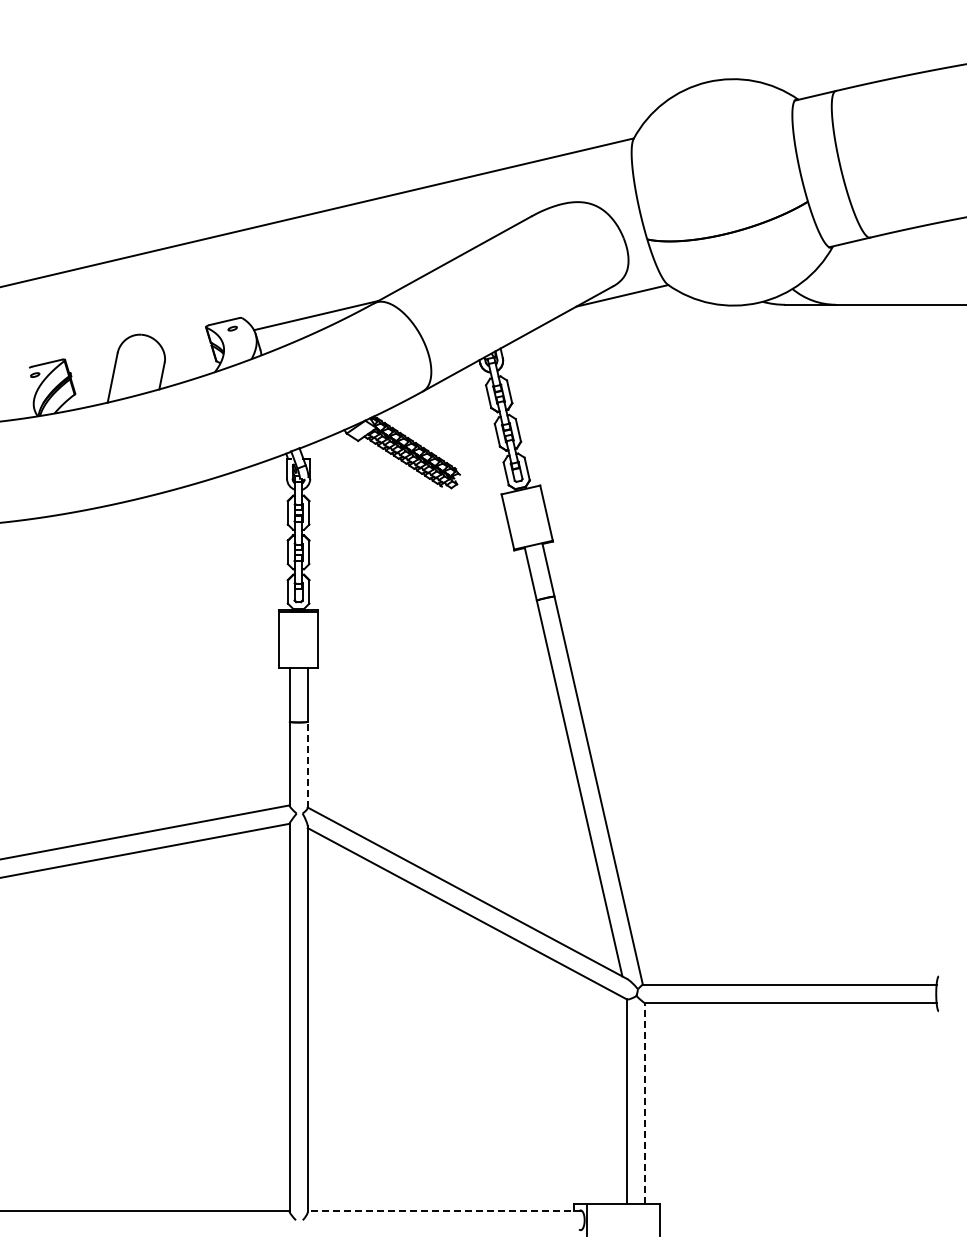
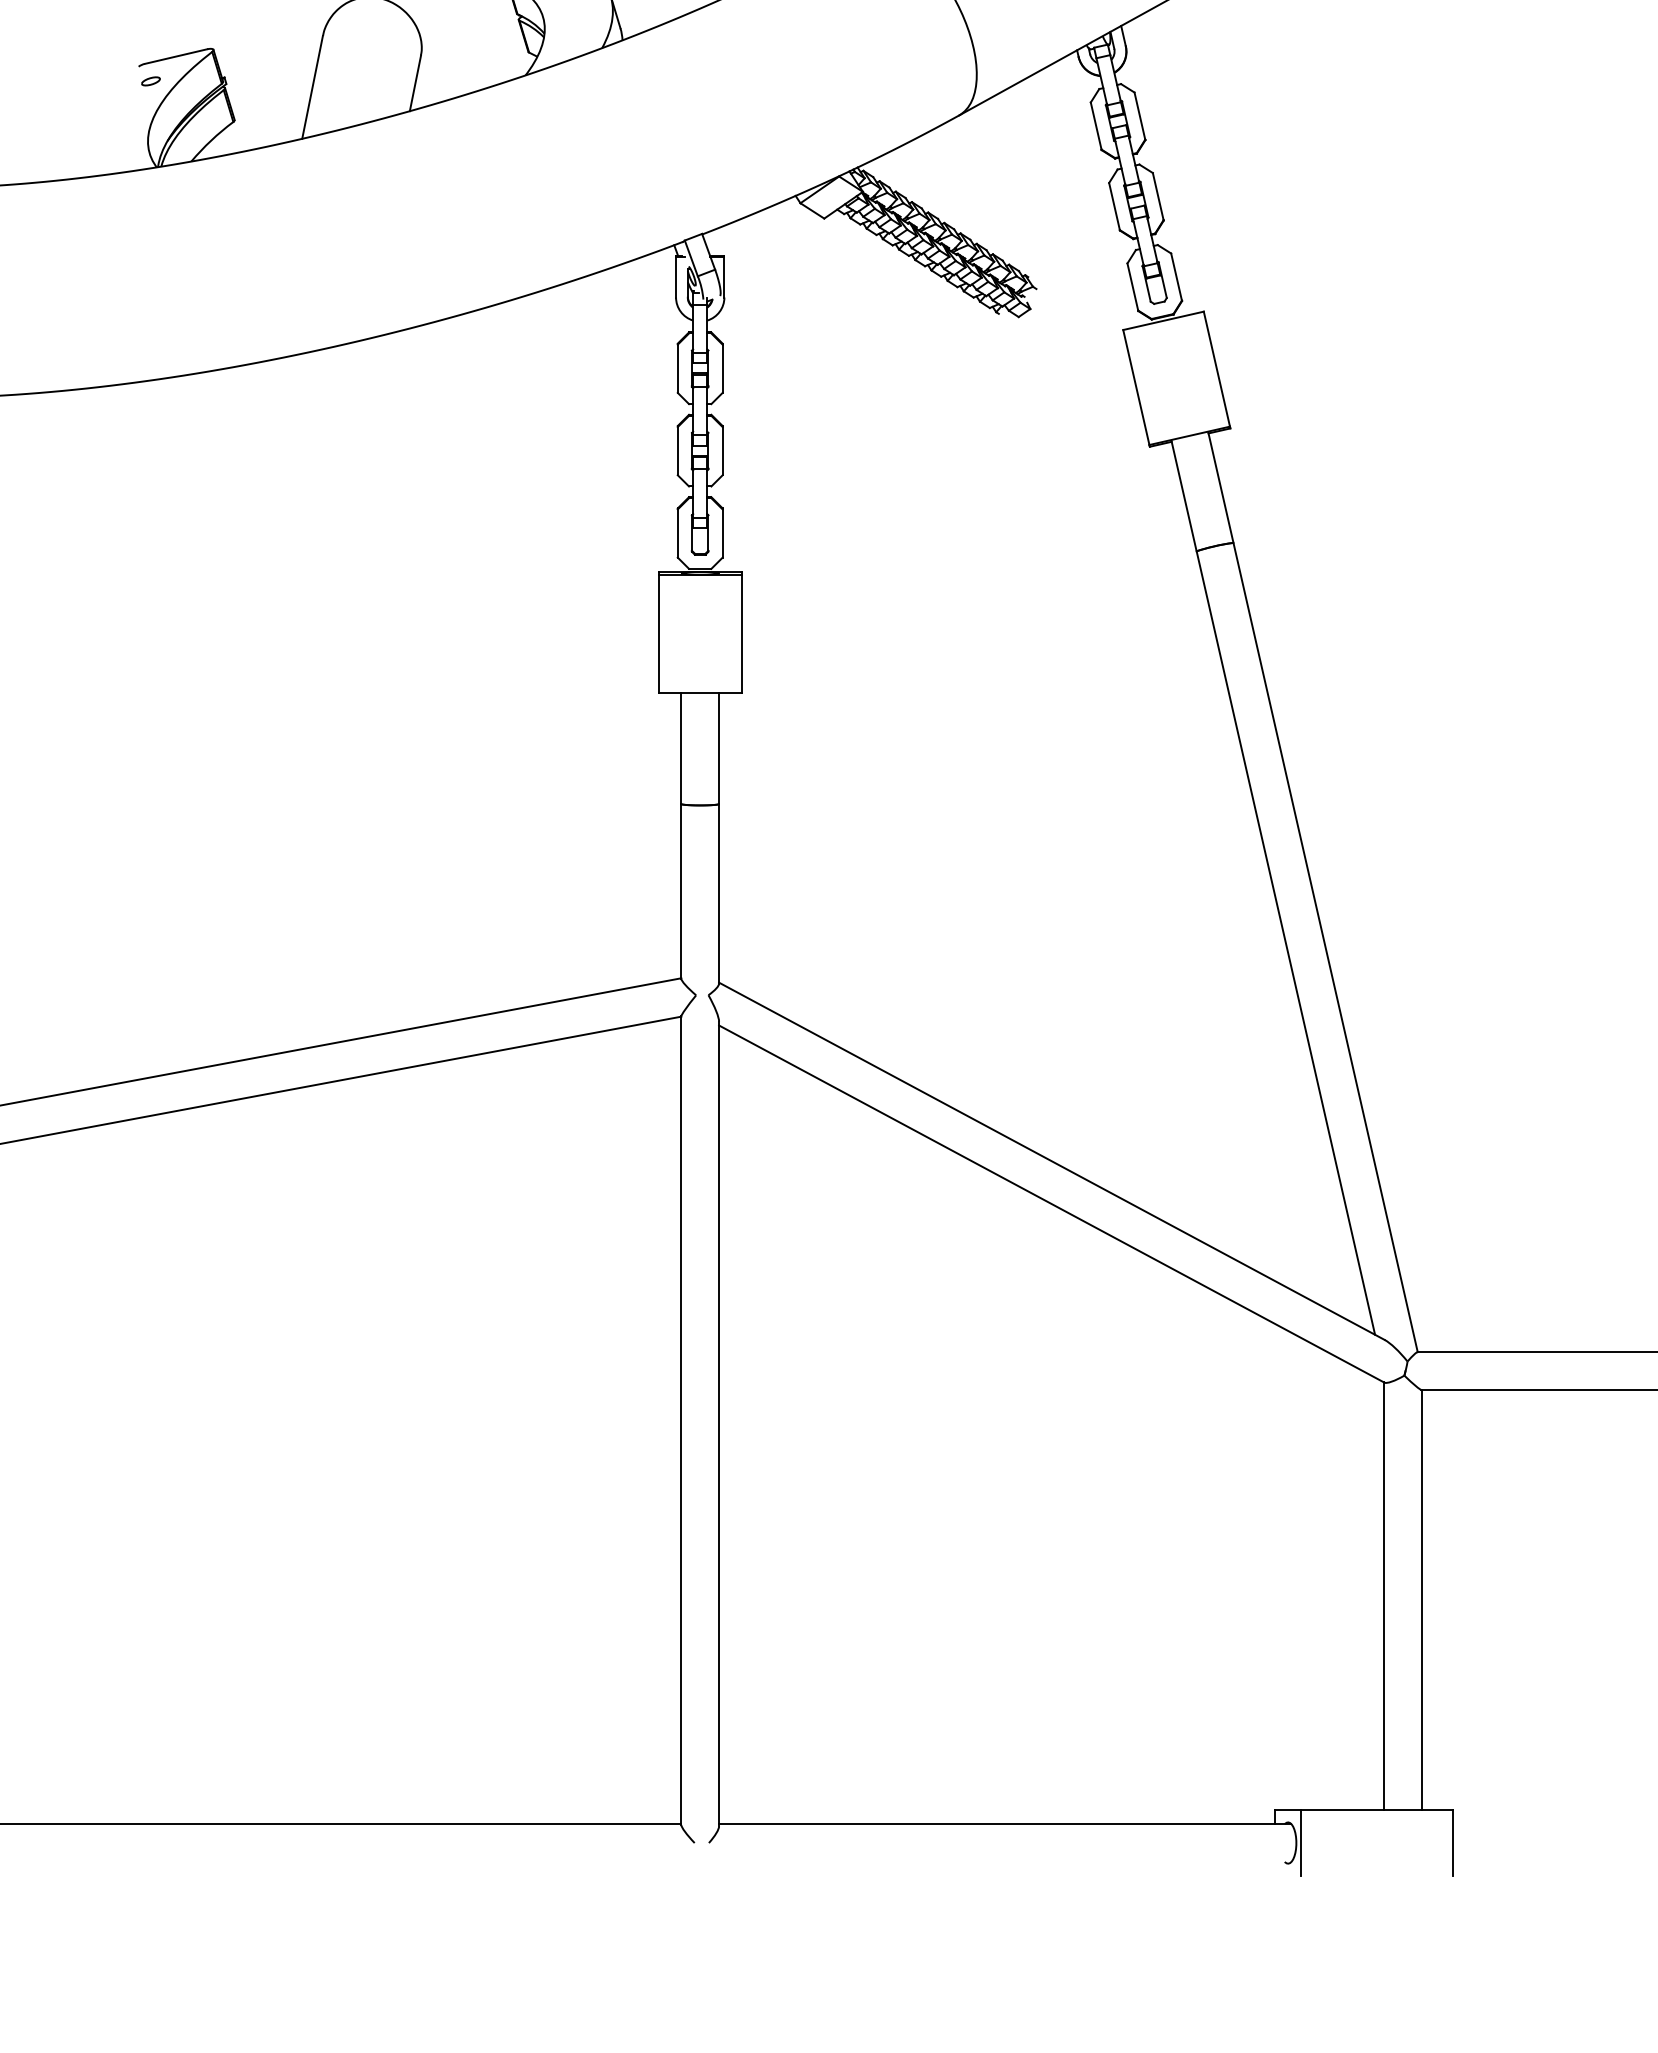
line: (307, 764) -> (718, 893), dashed -> solid
line: (644, 1103) -> (1421, 1599), dashed -> solid
line: (444, 1211) -> (1004, 1824), dashed -> solid

